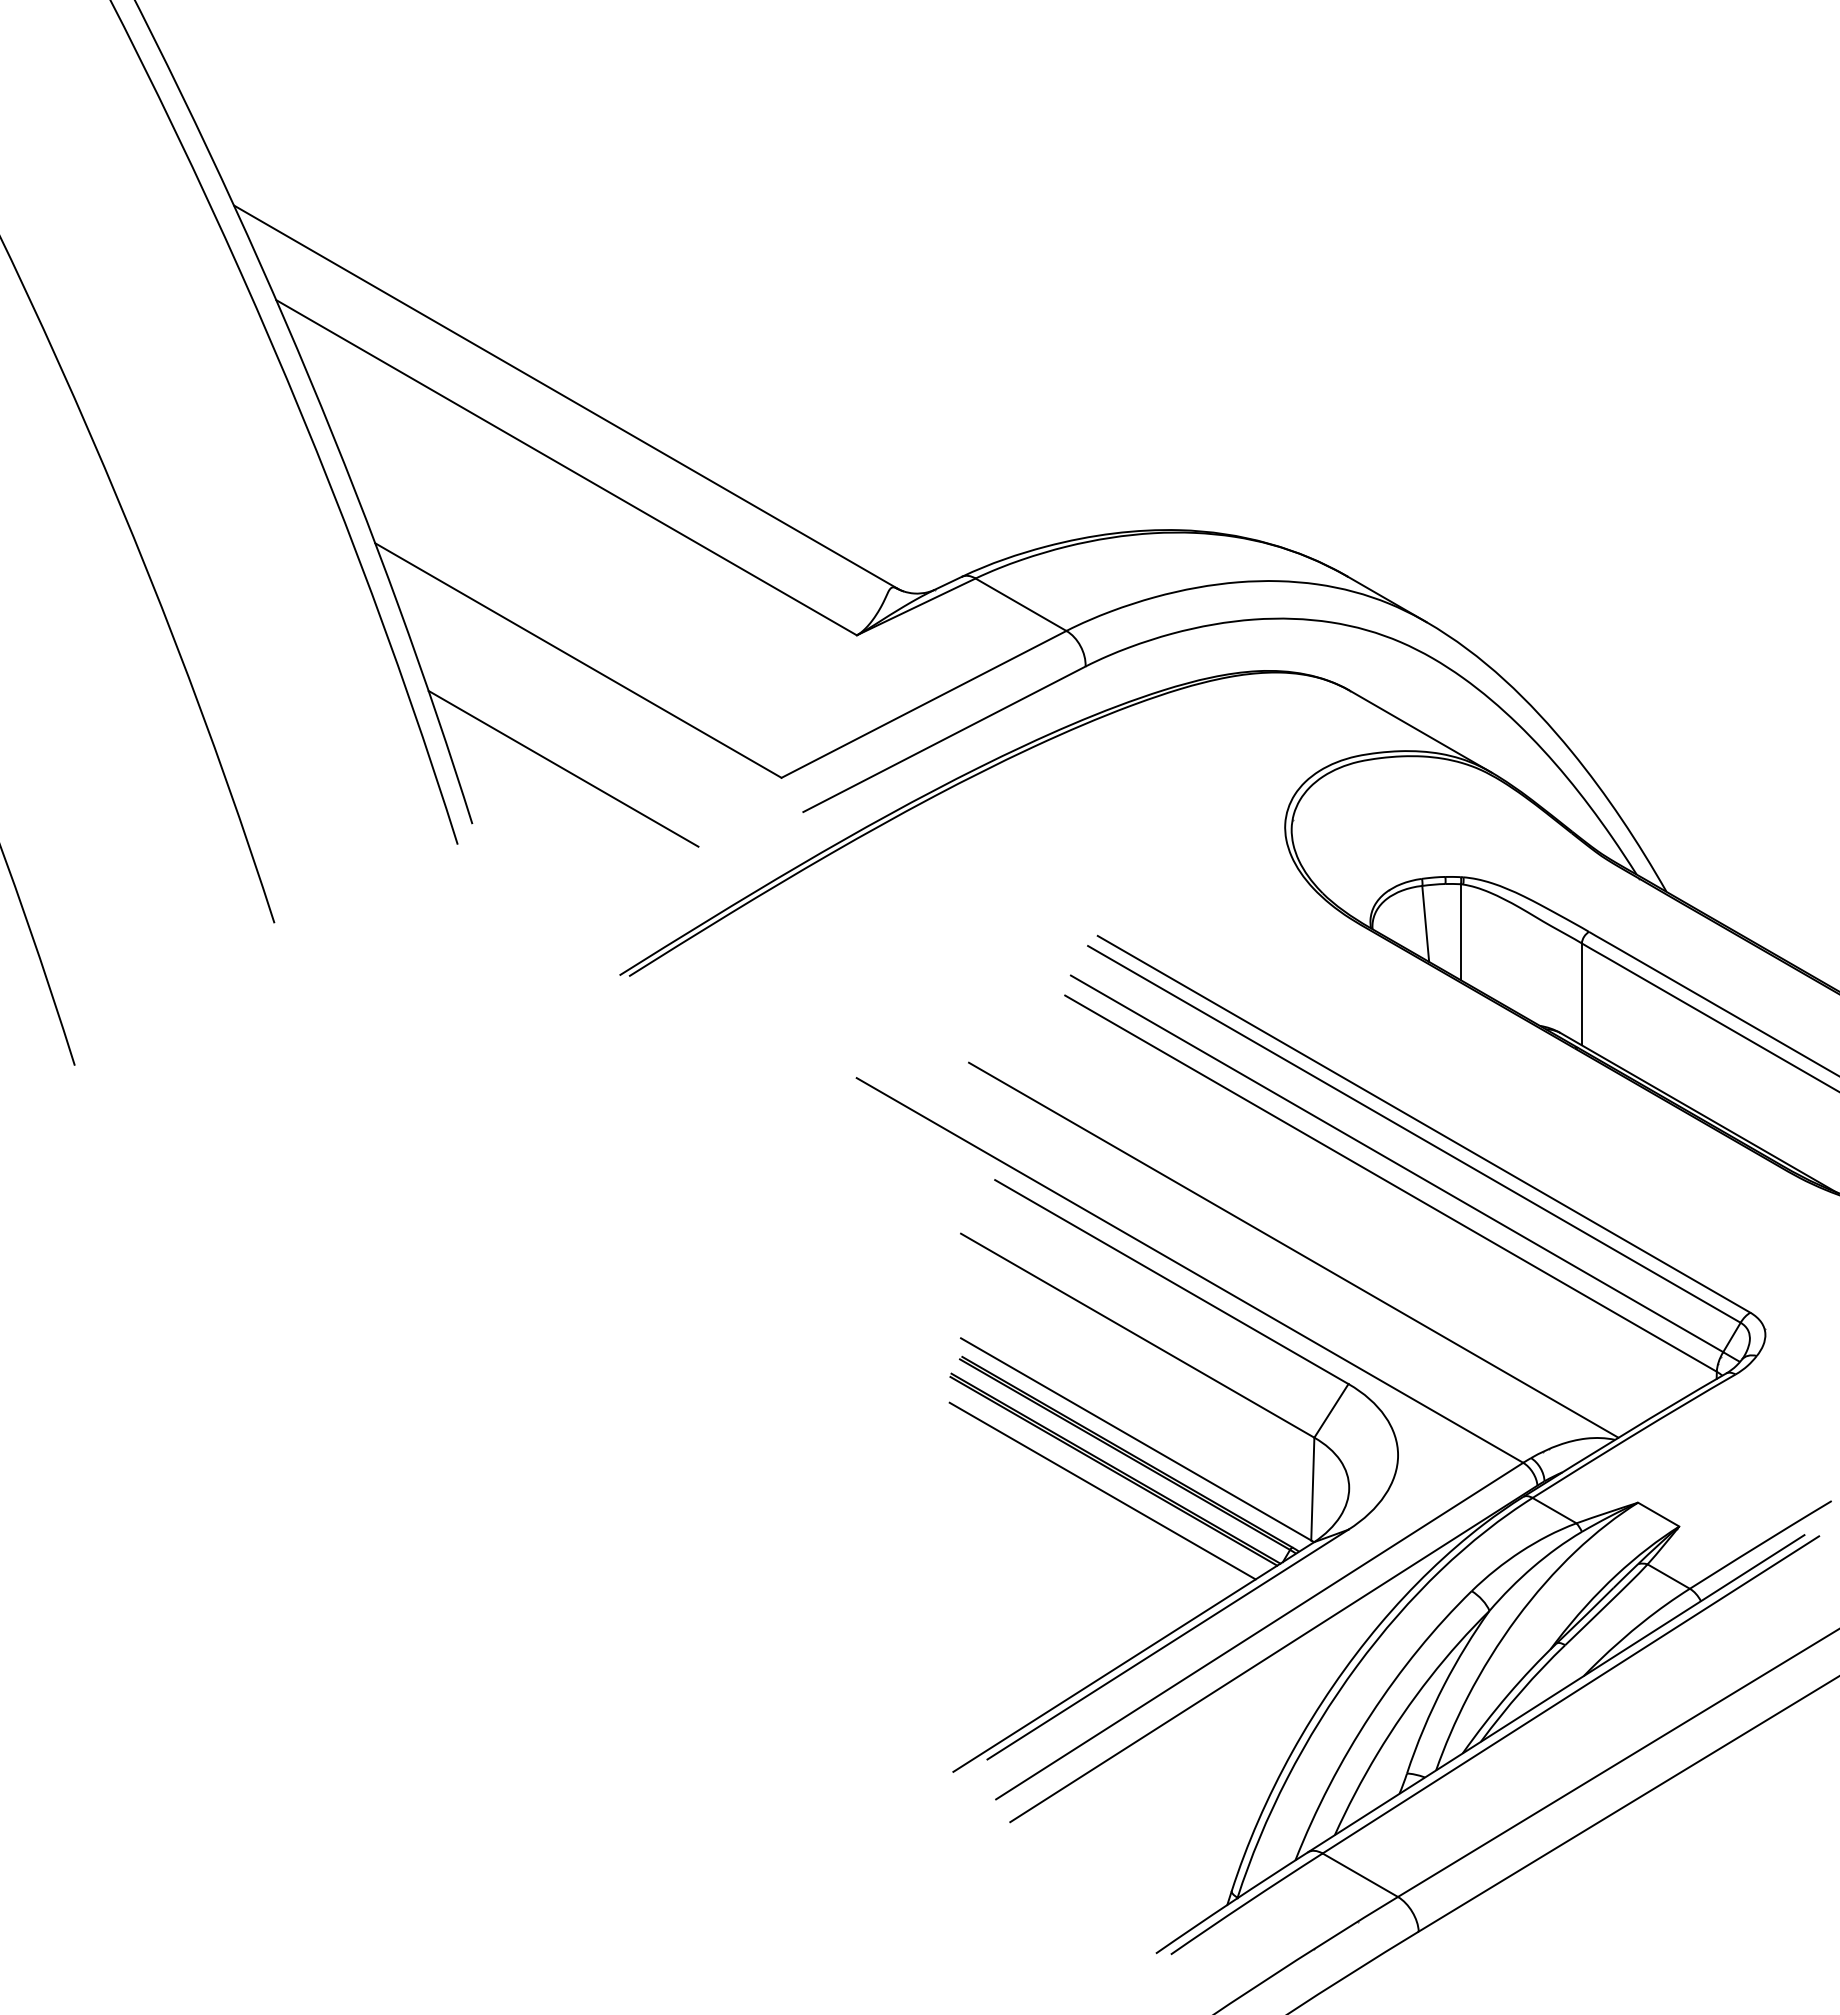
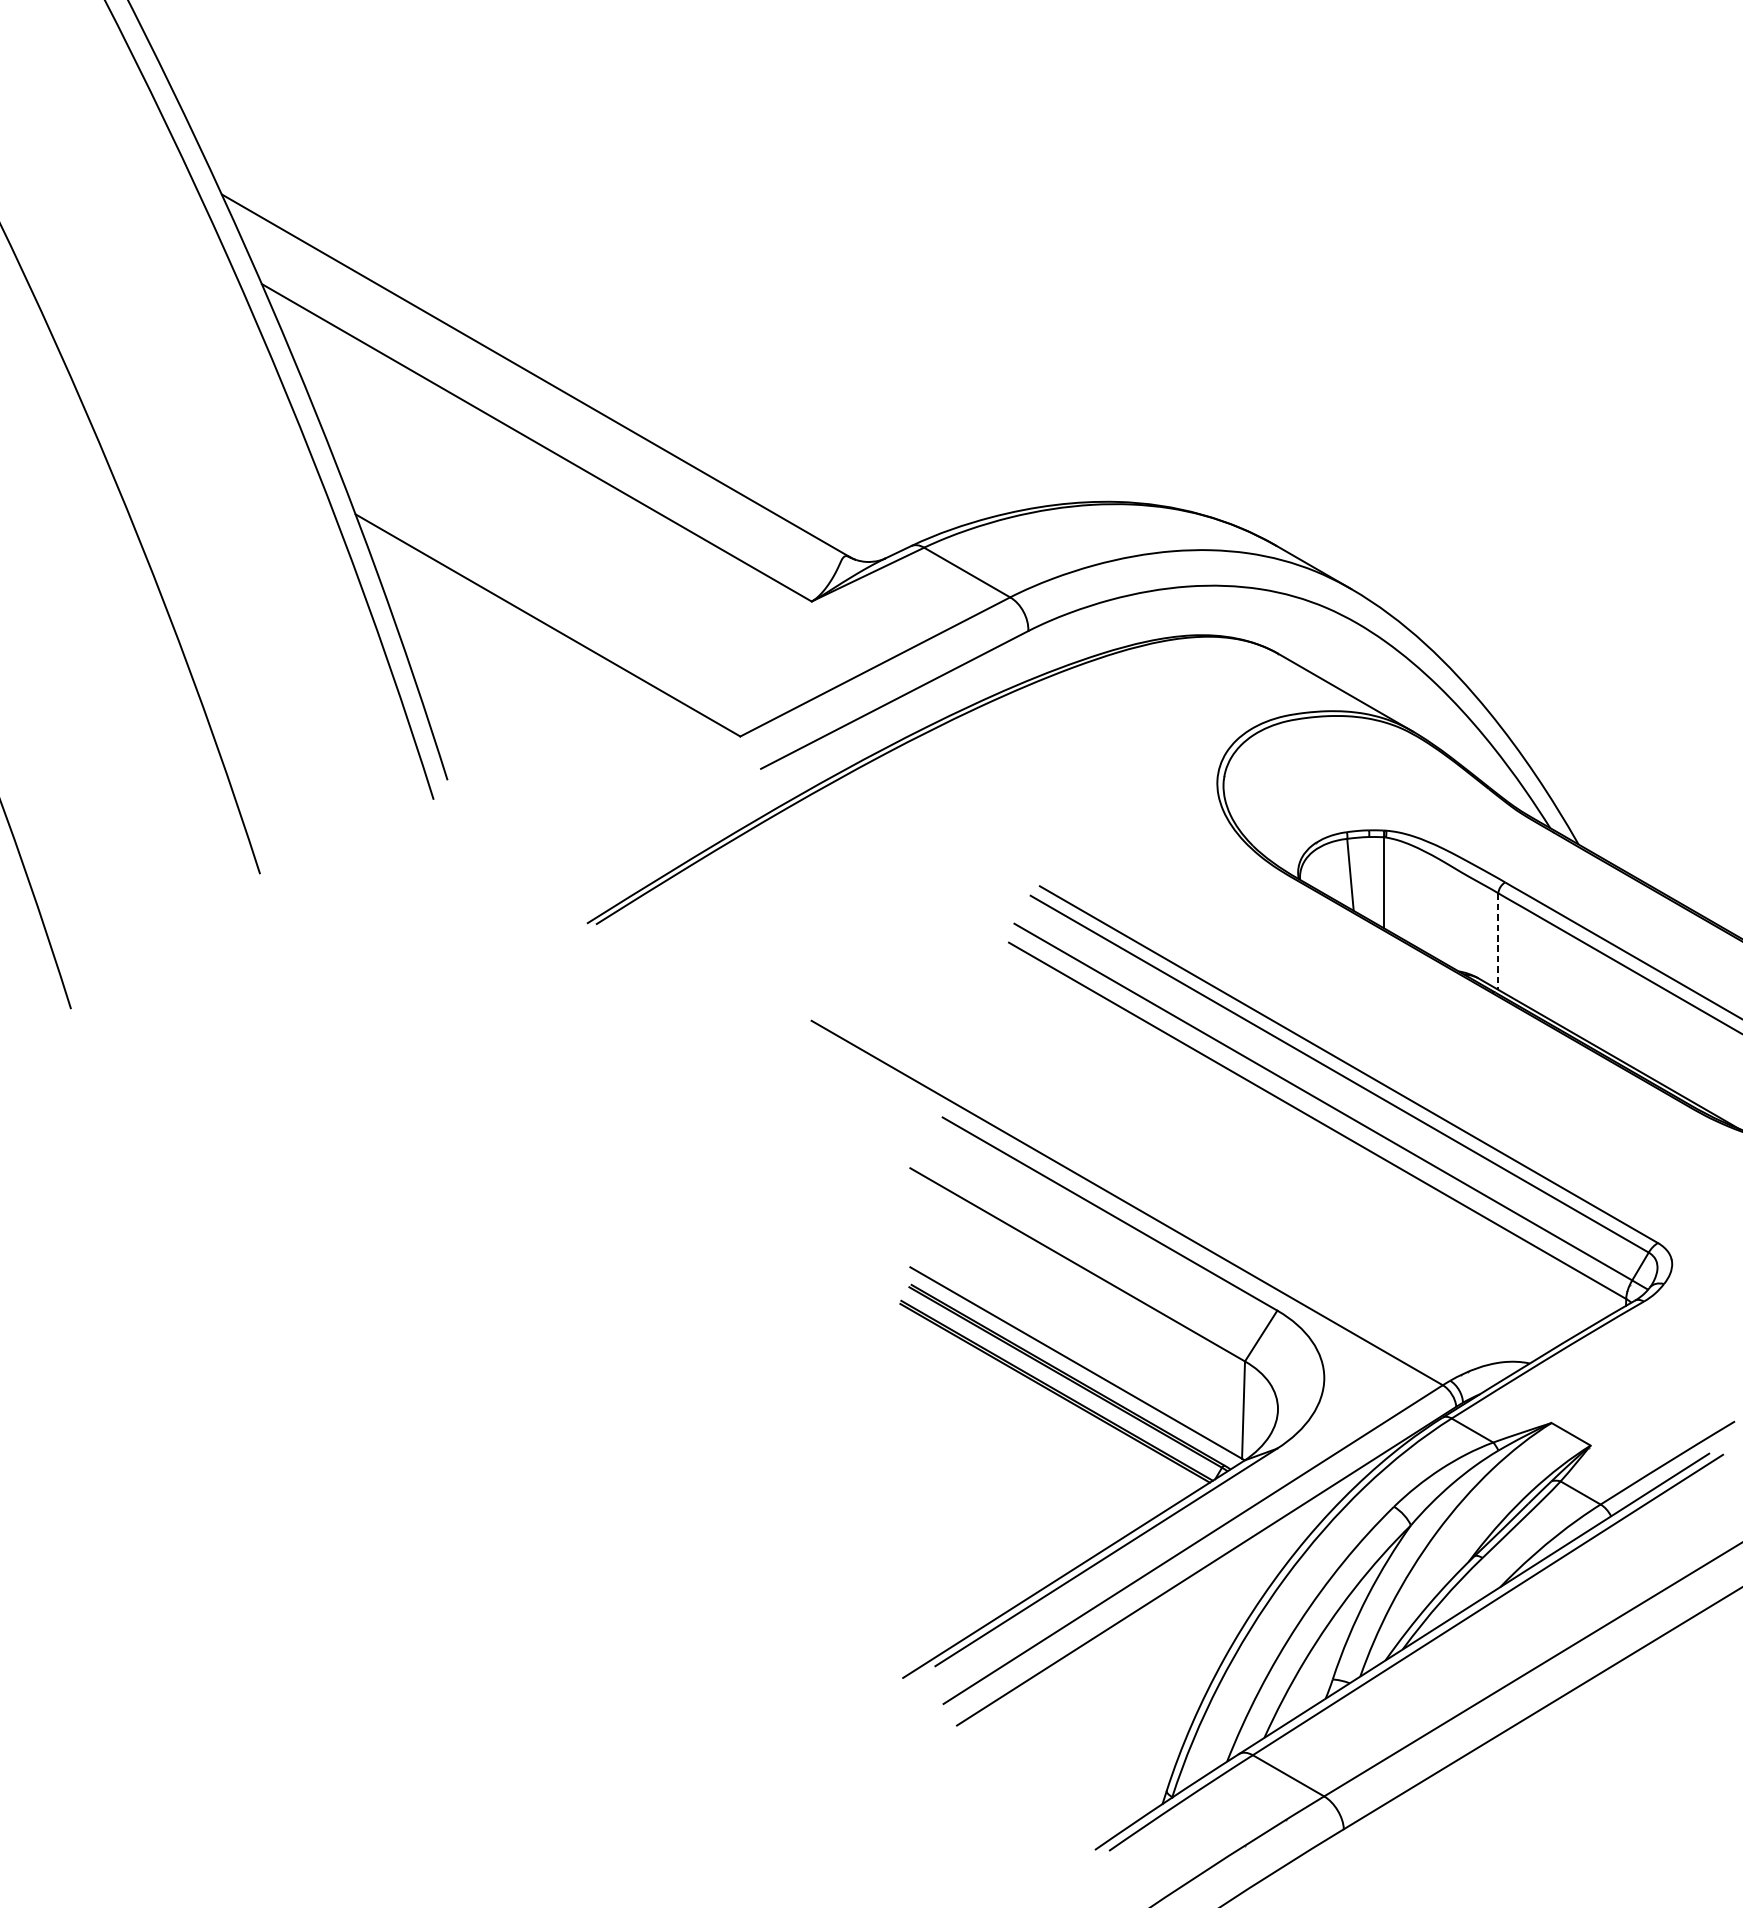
line: (563, 768) -> (533, 727), removed
line: (1581, 994) -> (1498, 941), solid -> dashed
line: (1293, 1249) -> (1225, 1183), removed
line: (1102, 1490) -> (1044, 1411), removed

